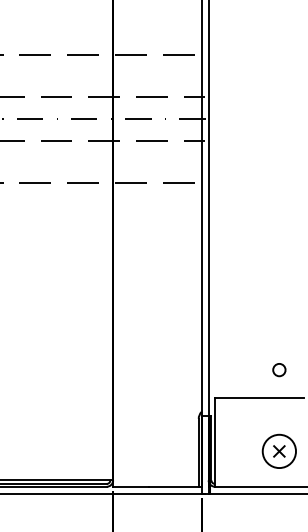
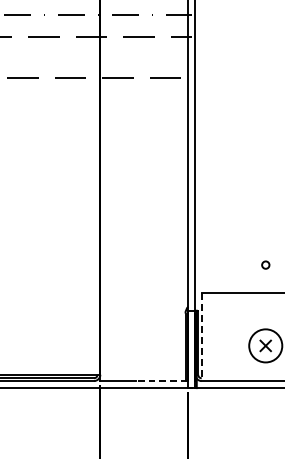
circle: (279, 370) -> (265, 265), size x0.6
line: (215, 443) -> (202, 338), solid -> dashed
line: (175, 486) -> (162, 380), solid -> dashed

